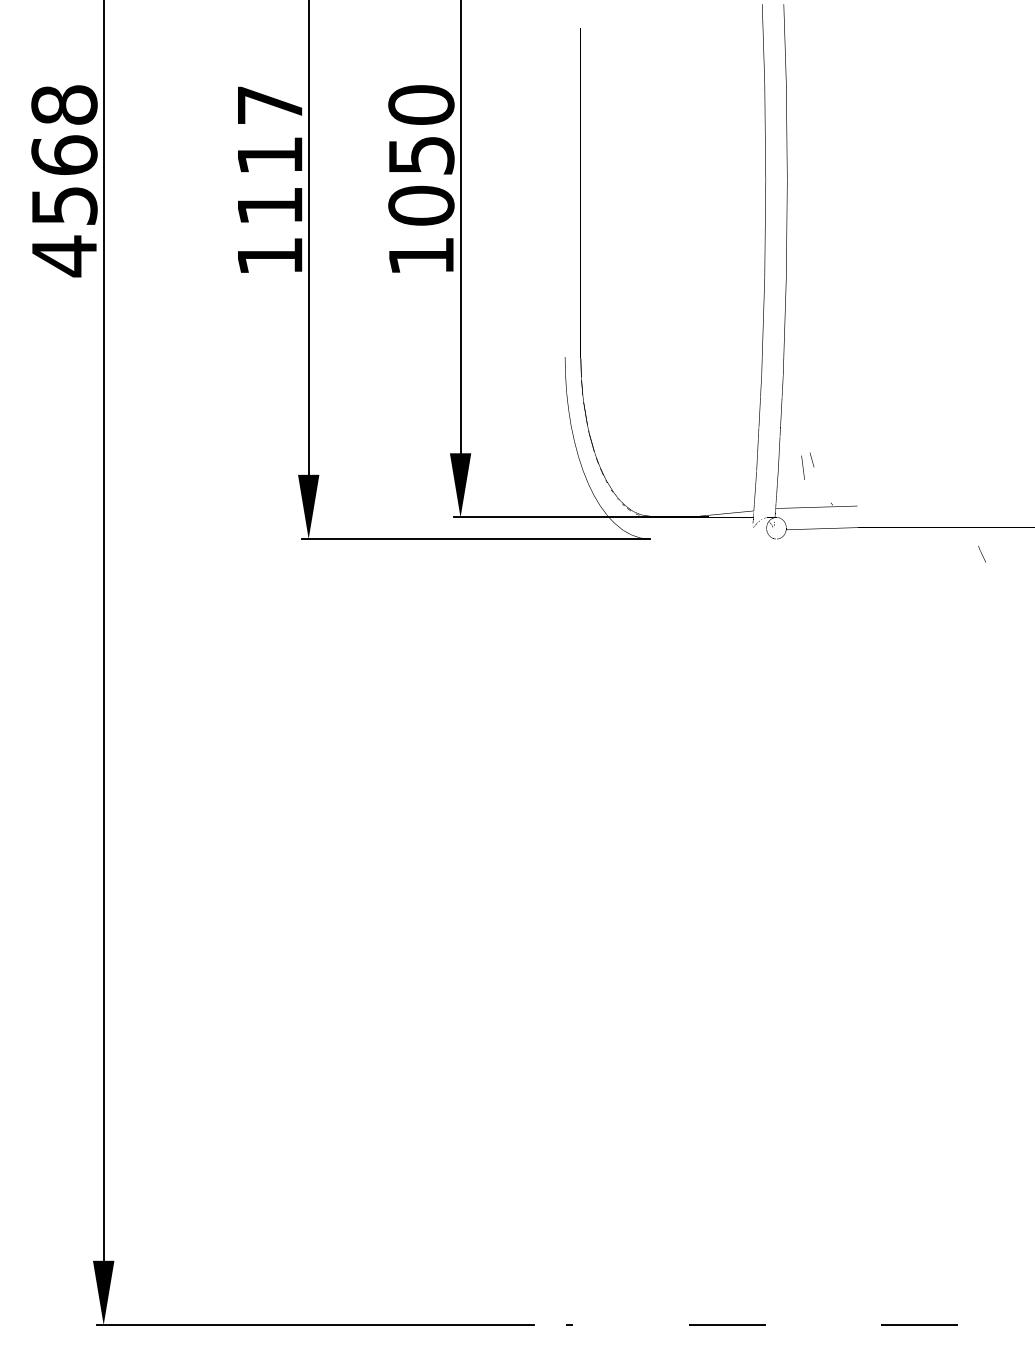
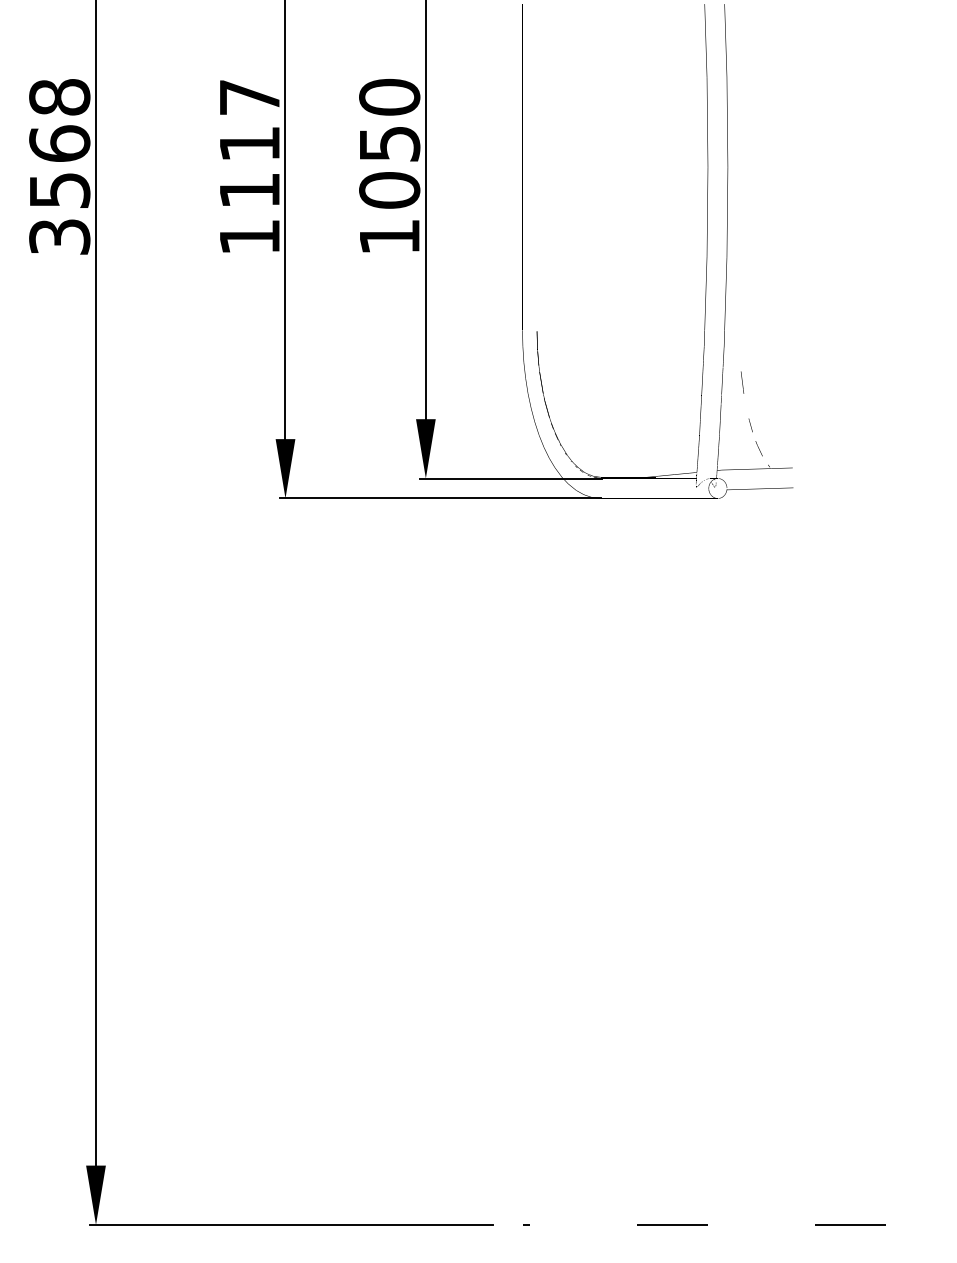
text: (64, 256) -> (59, 237), 4568 -> 3568
part: (802, 467) -> (741, 382), moved
part: (981, 554) -> (758, 448), moved

